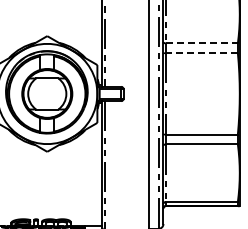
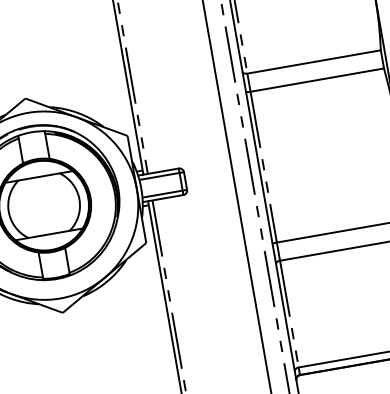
line: (202, 43) -> (315, 61), dashed -> solid
line: (201, 53) -> (316, 80), dashed -> solid

